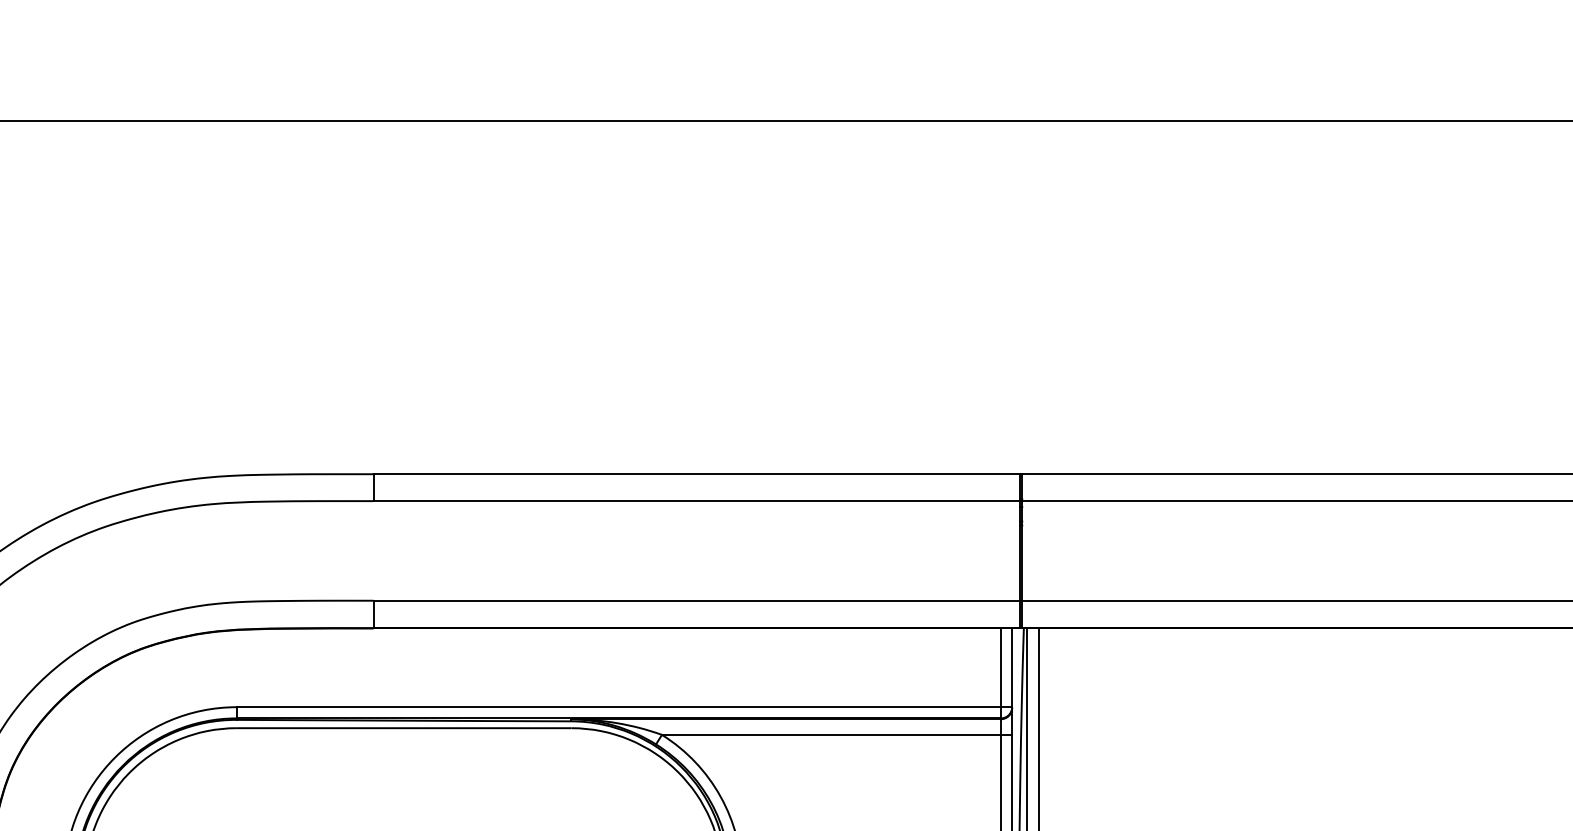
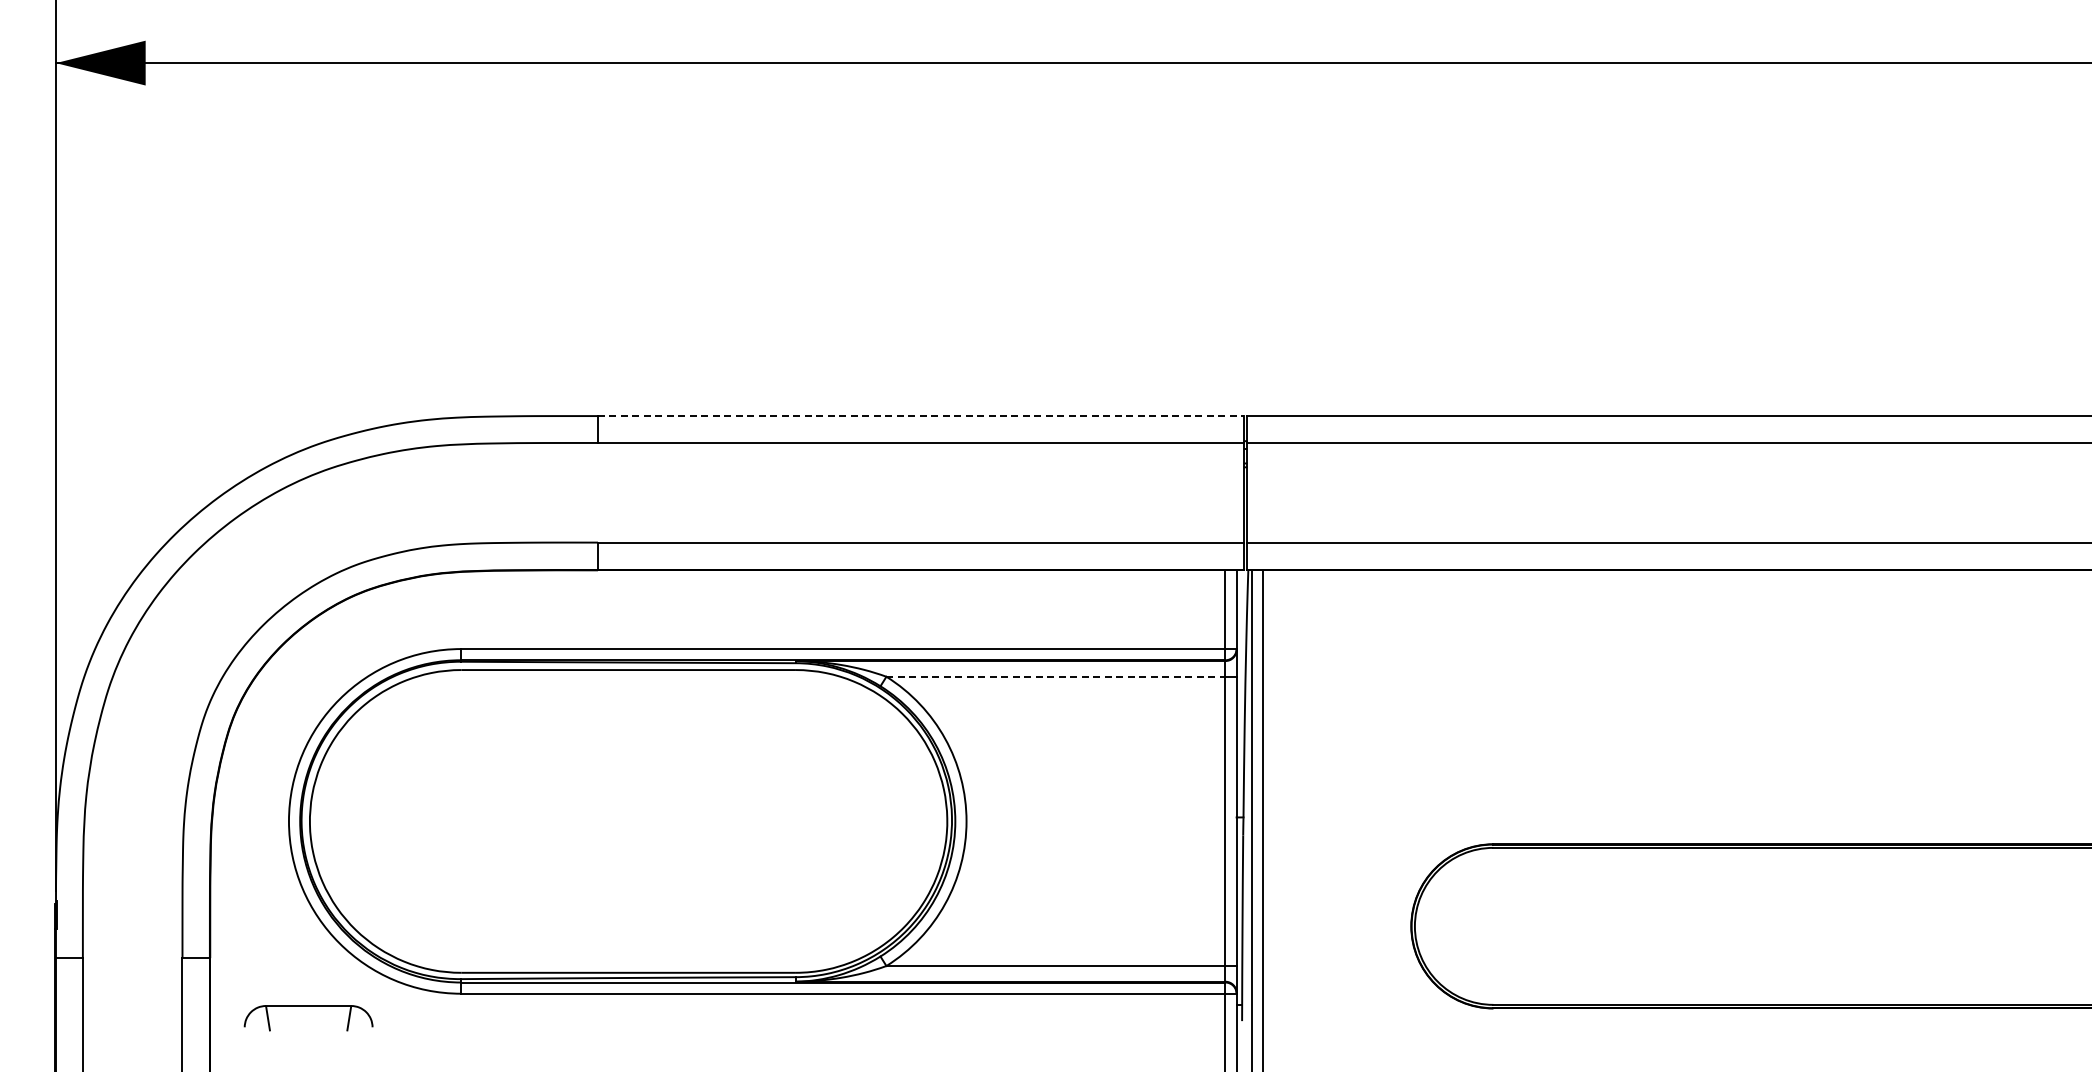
line: (697, 474) -> (921, 416), solid -> dashed
line: (832, 734) -> (1056, 676), solid -> dashed

